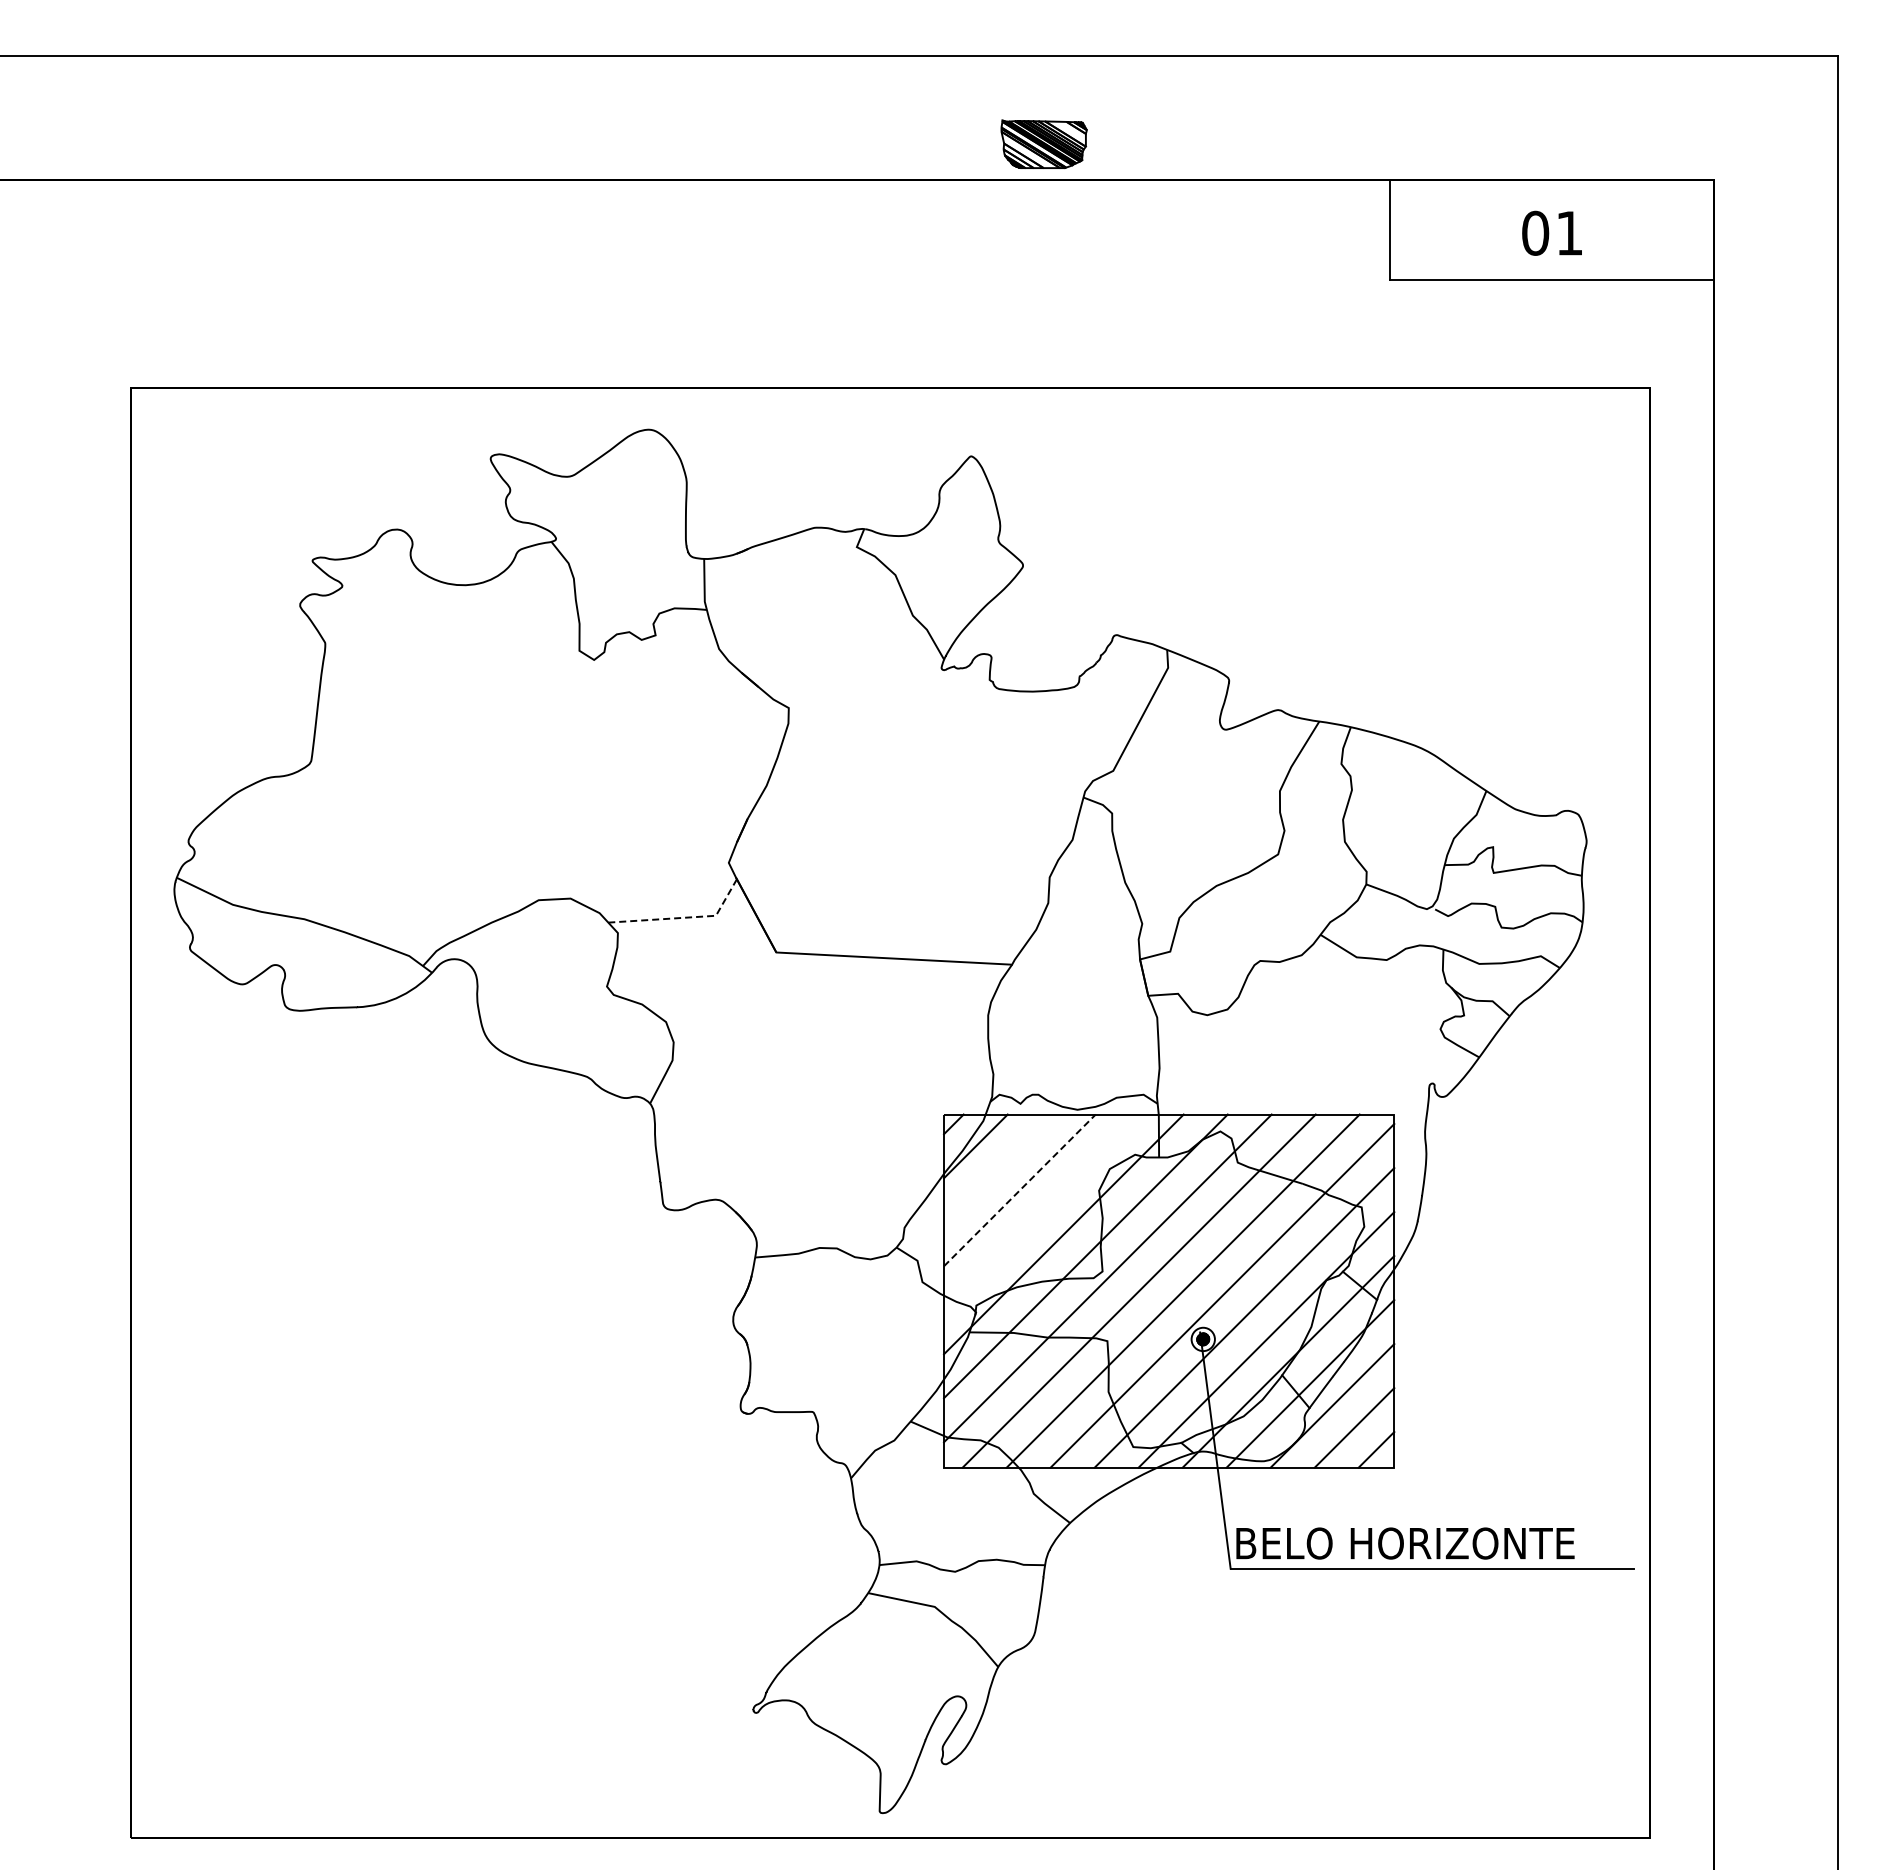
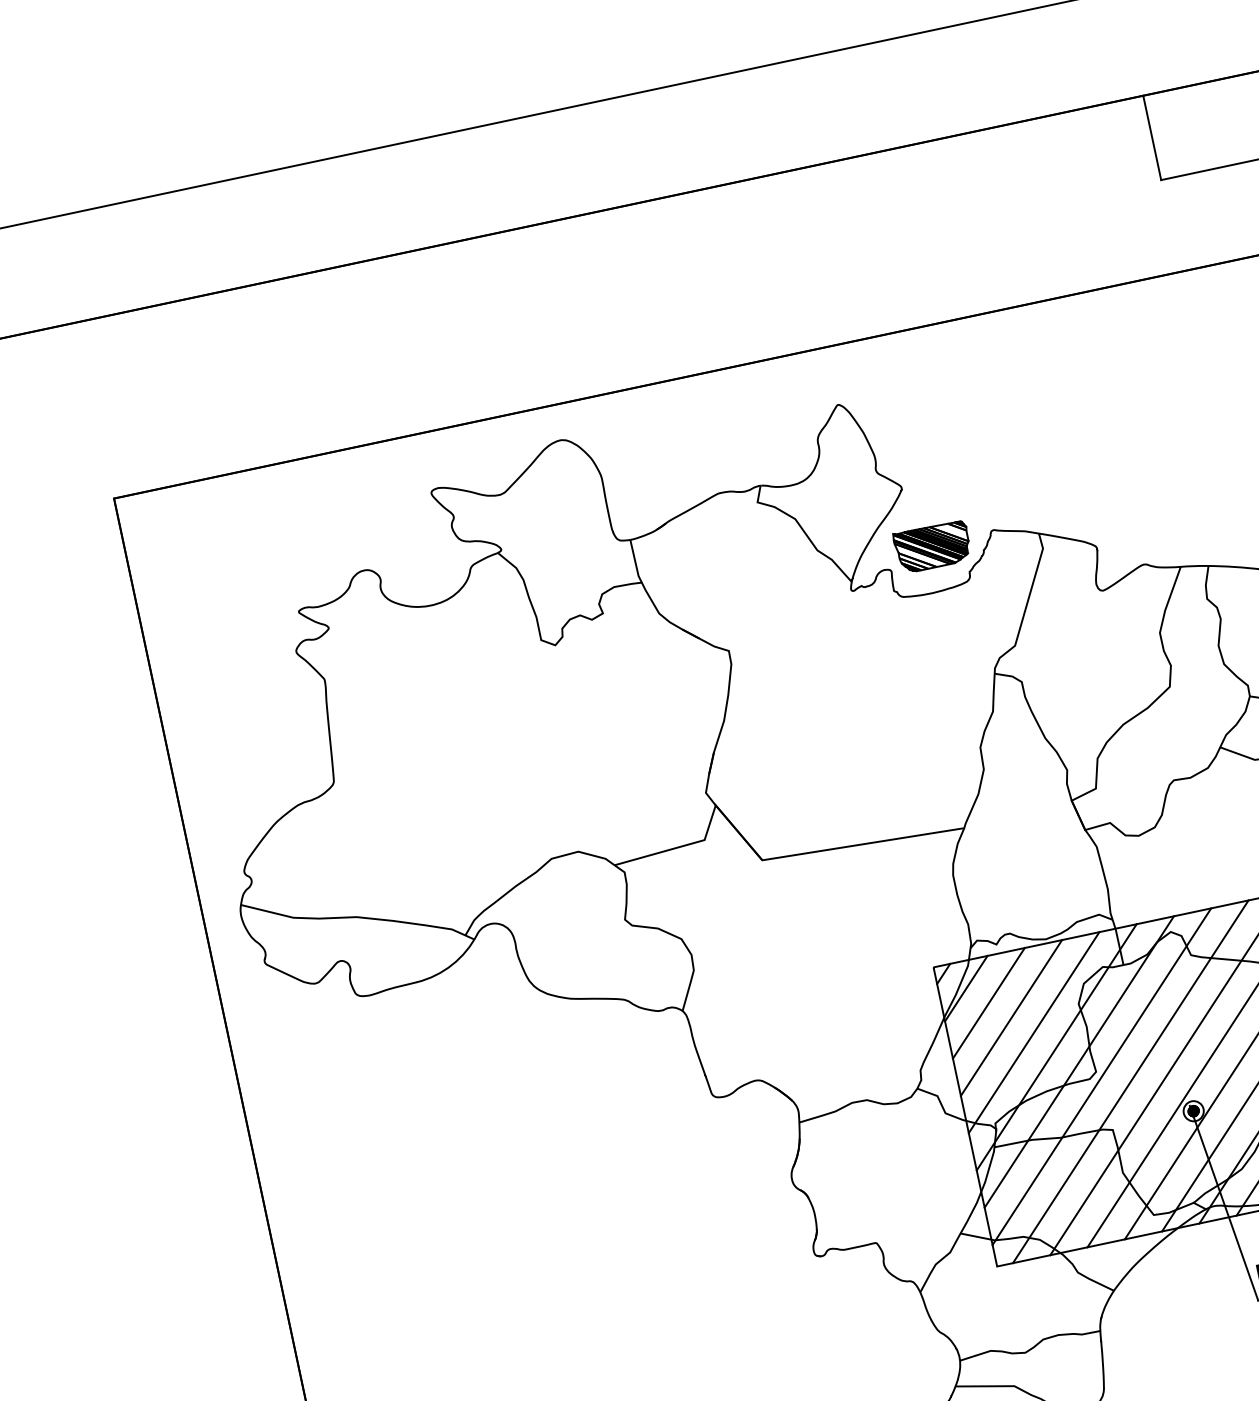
part: (1043, 144) -> (932, 547), moved
line: (684, 917) -> (678, 847), dashed -> solid
line: (997, 1168) -> (988, 1003), added
line: (1020, 1190) -> (1012, 1017), dashed -> solid
line: (1041, 1212) -> (1033, 1032), added

